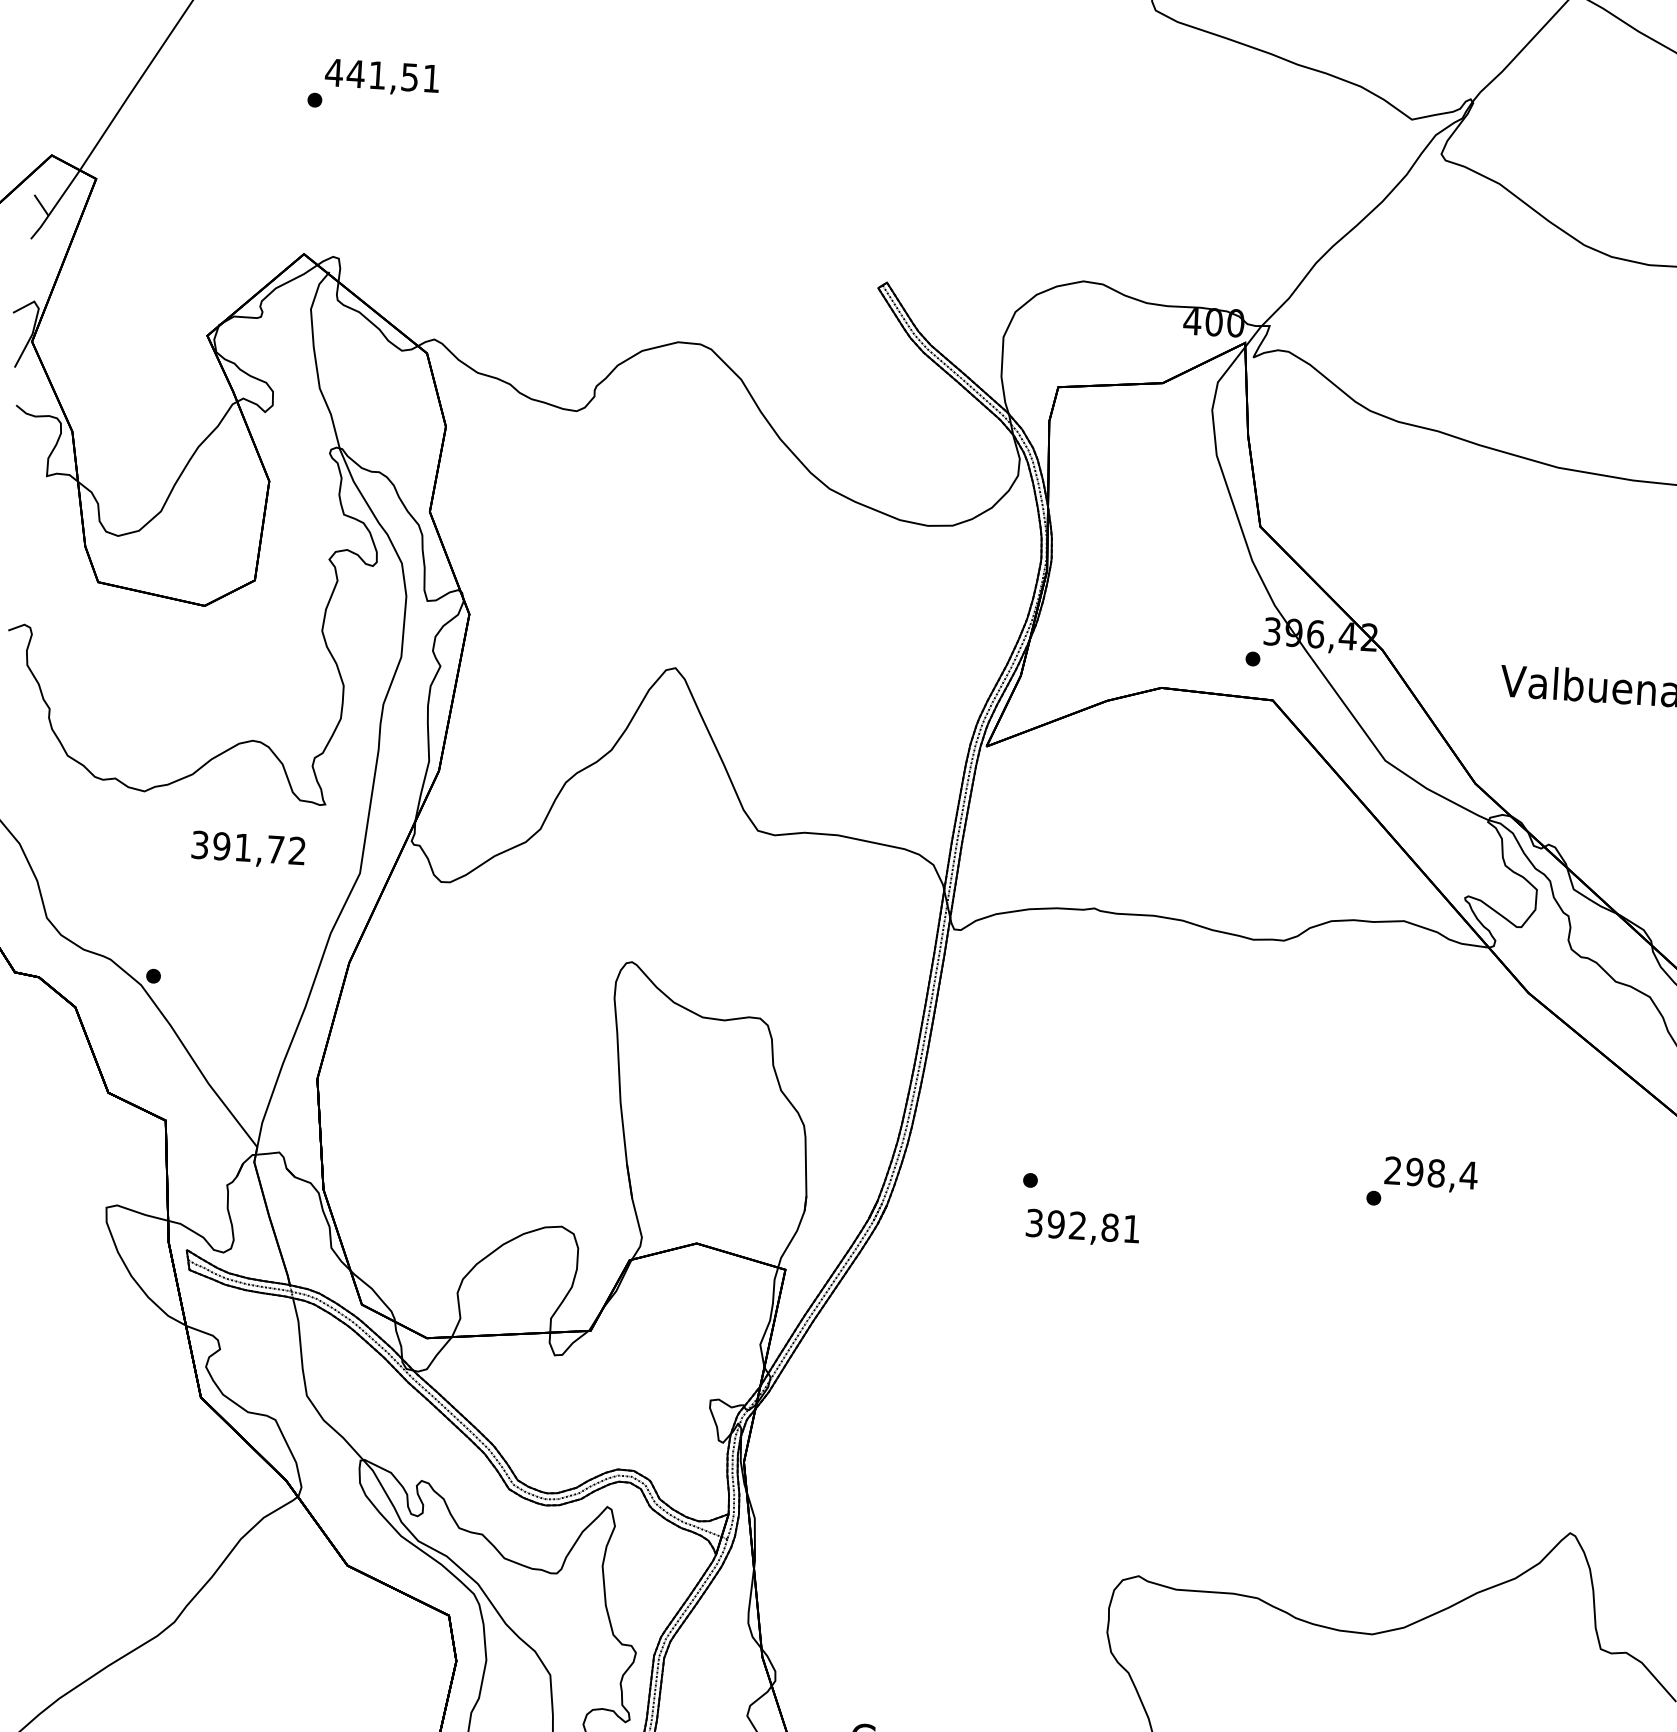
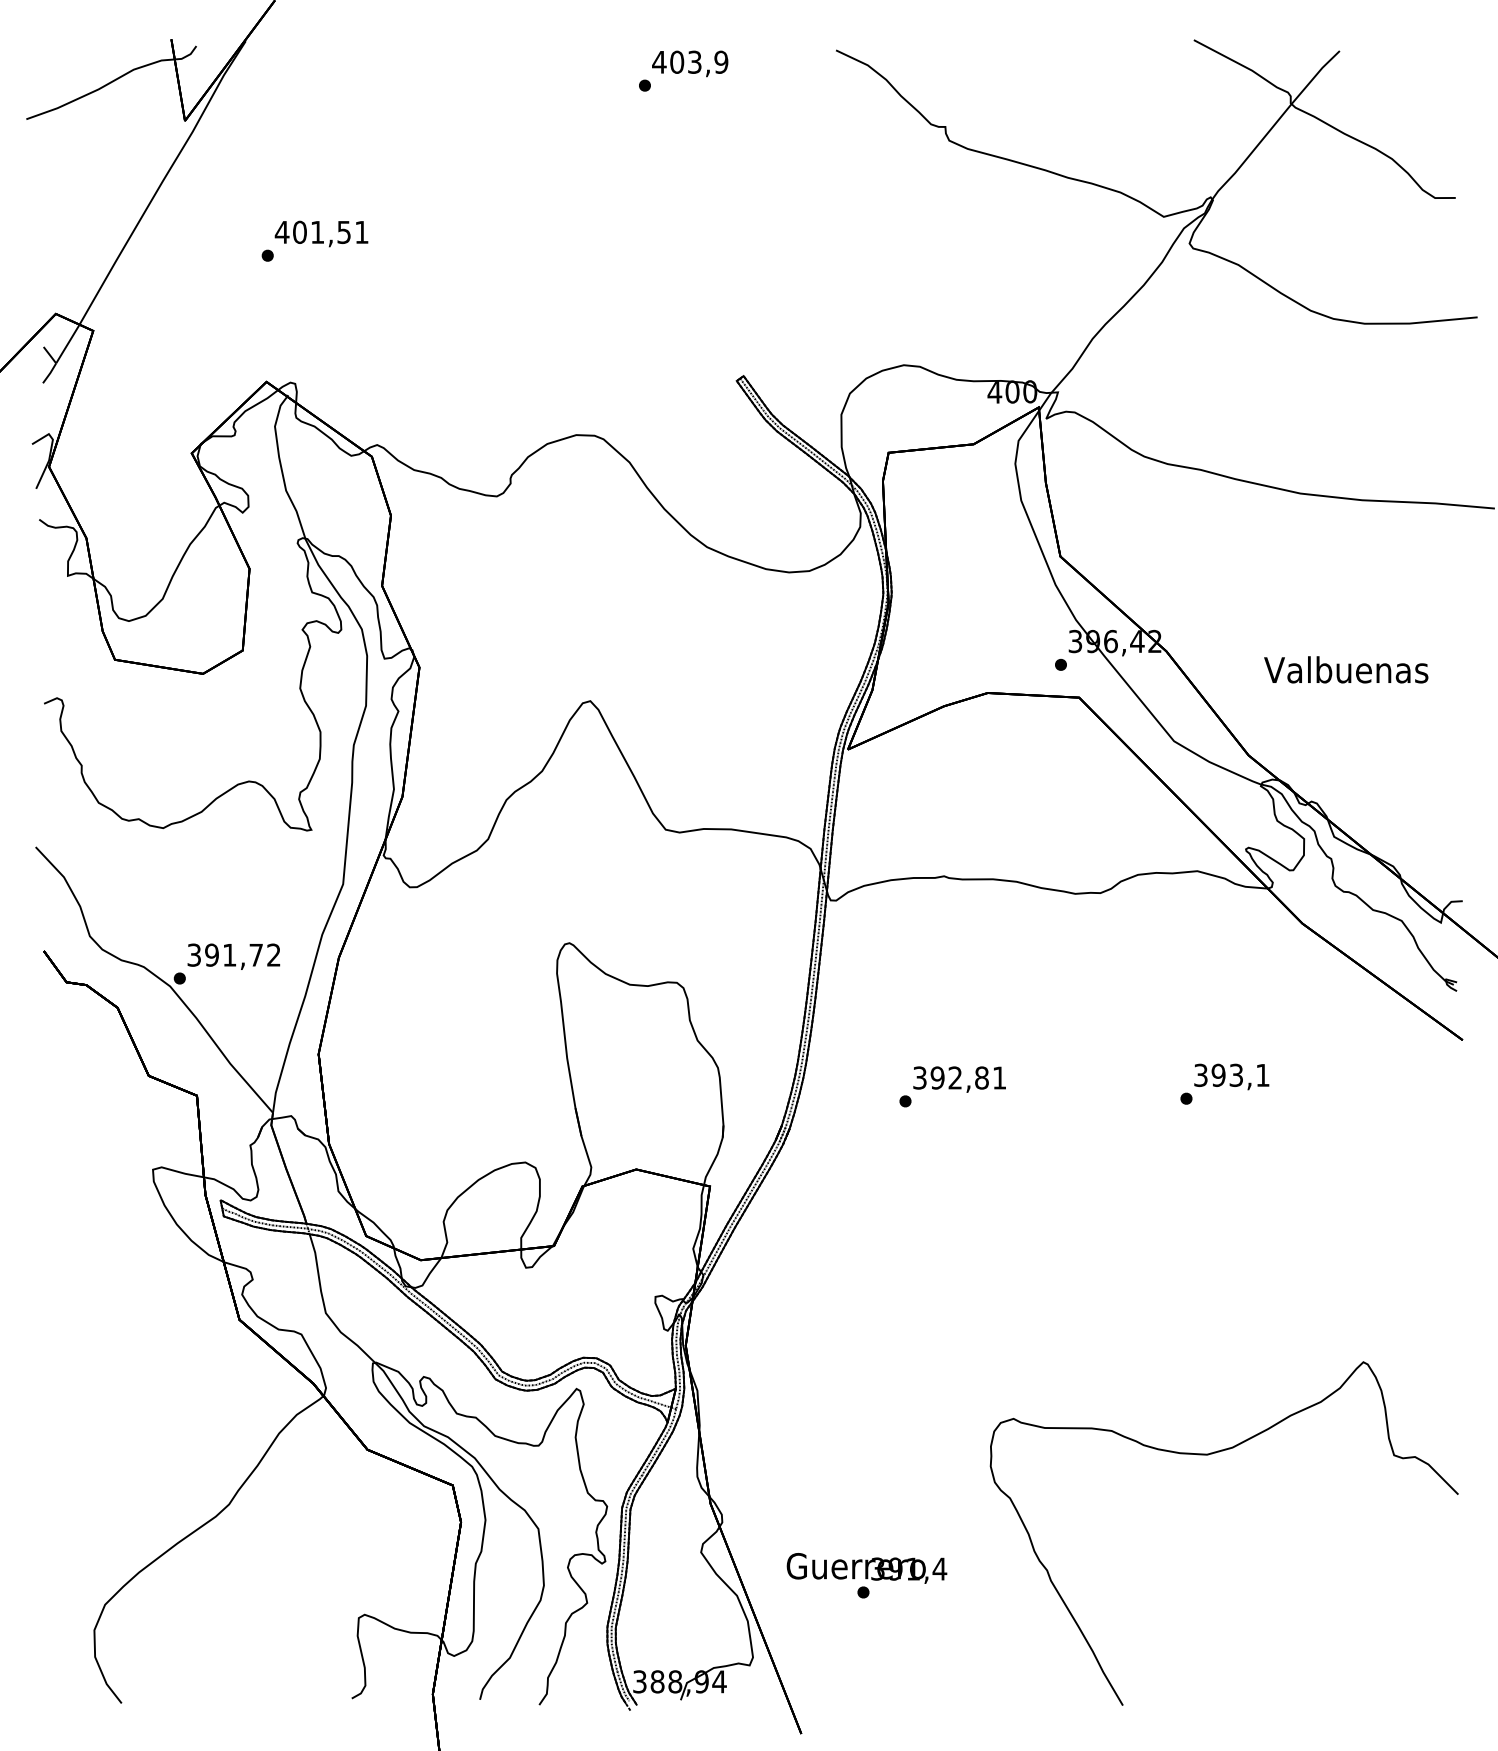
text: (355, 72) -> (299, 231), 441,51 -> 401,51
text: (247, 849) -> (233, 956), moved
text: (1431, 1172) -> (1232, 1074), 298,4 -> 393,1
text: (1082, 1227) -> (959, 1079), moved

